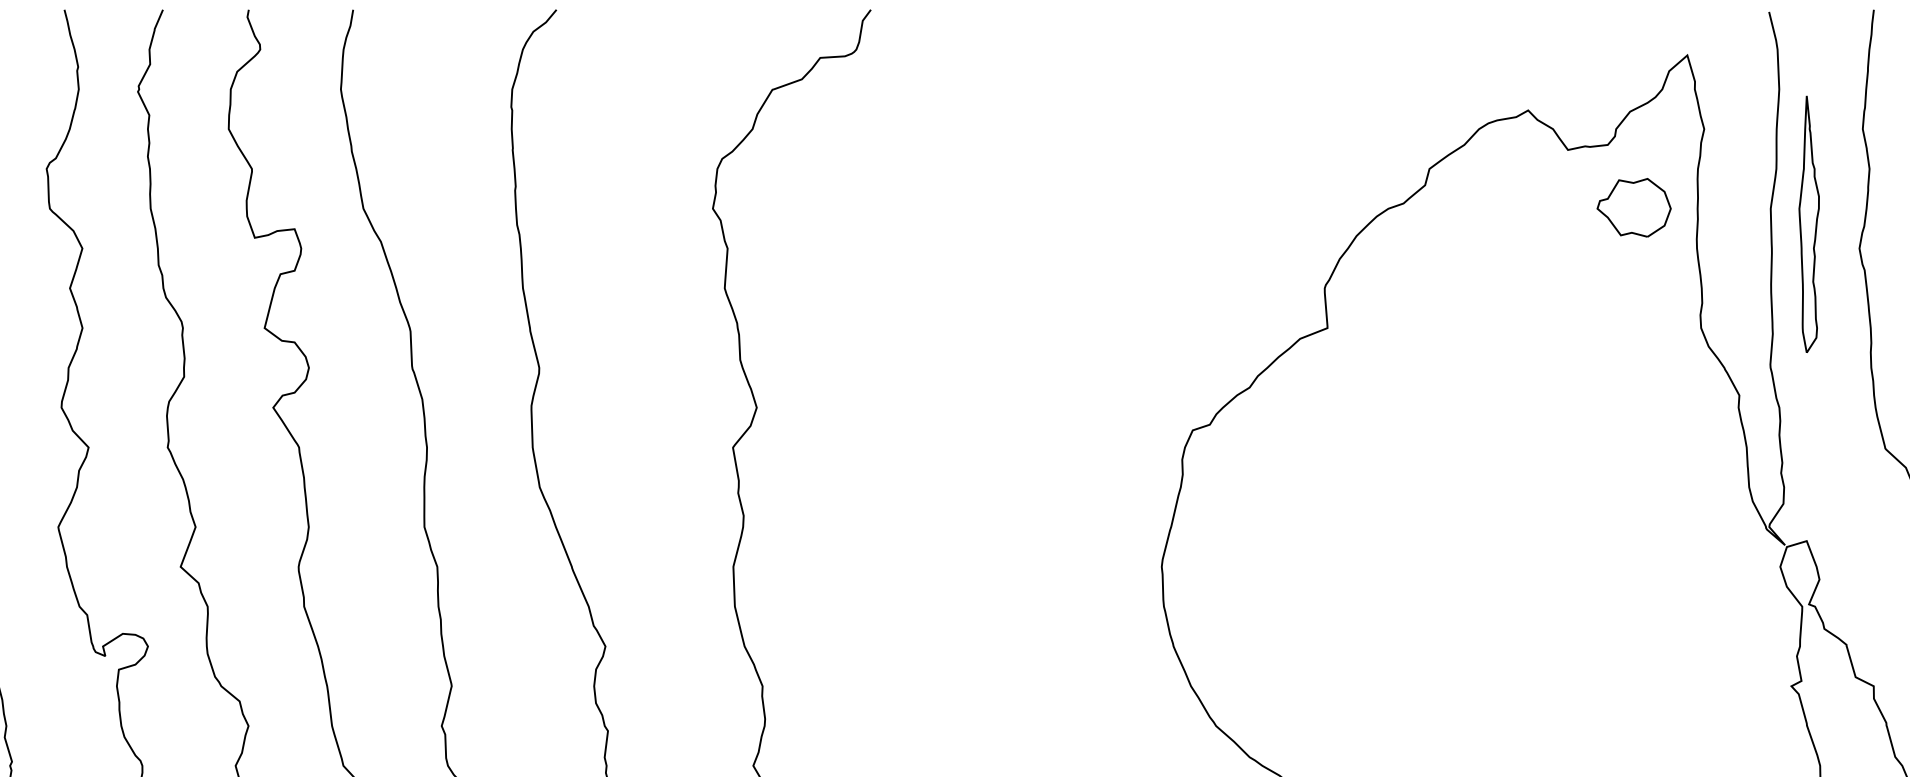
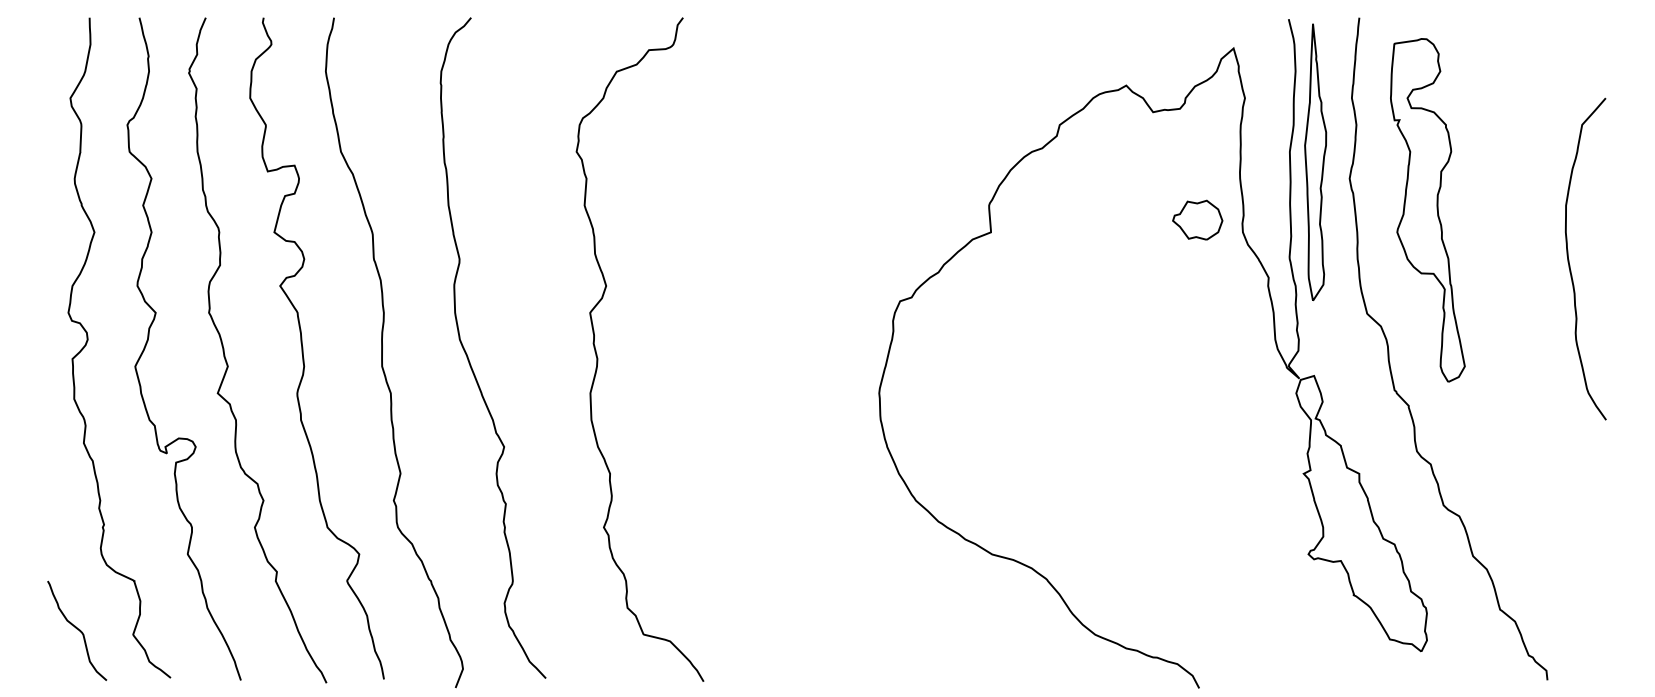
part: (1633, 206) -> (1197, 219), moved
part: (1808, 224) -> (1315, 162), size x1.6

